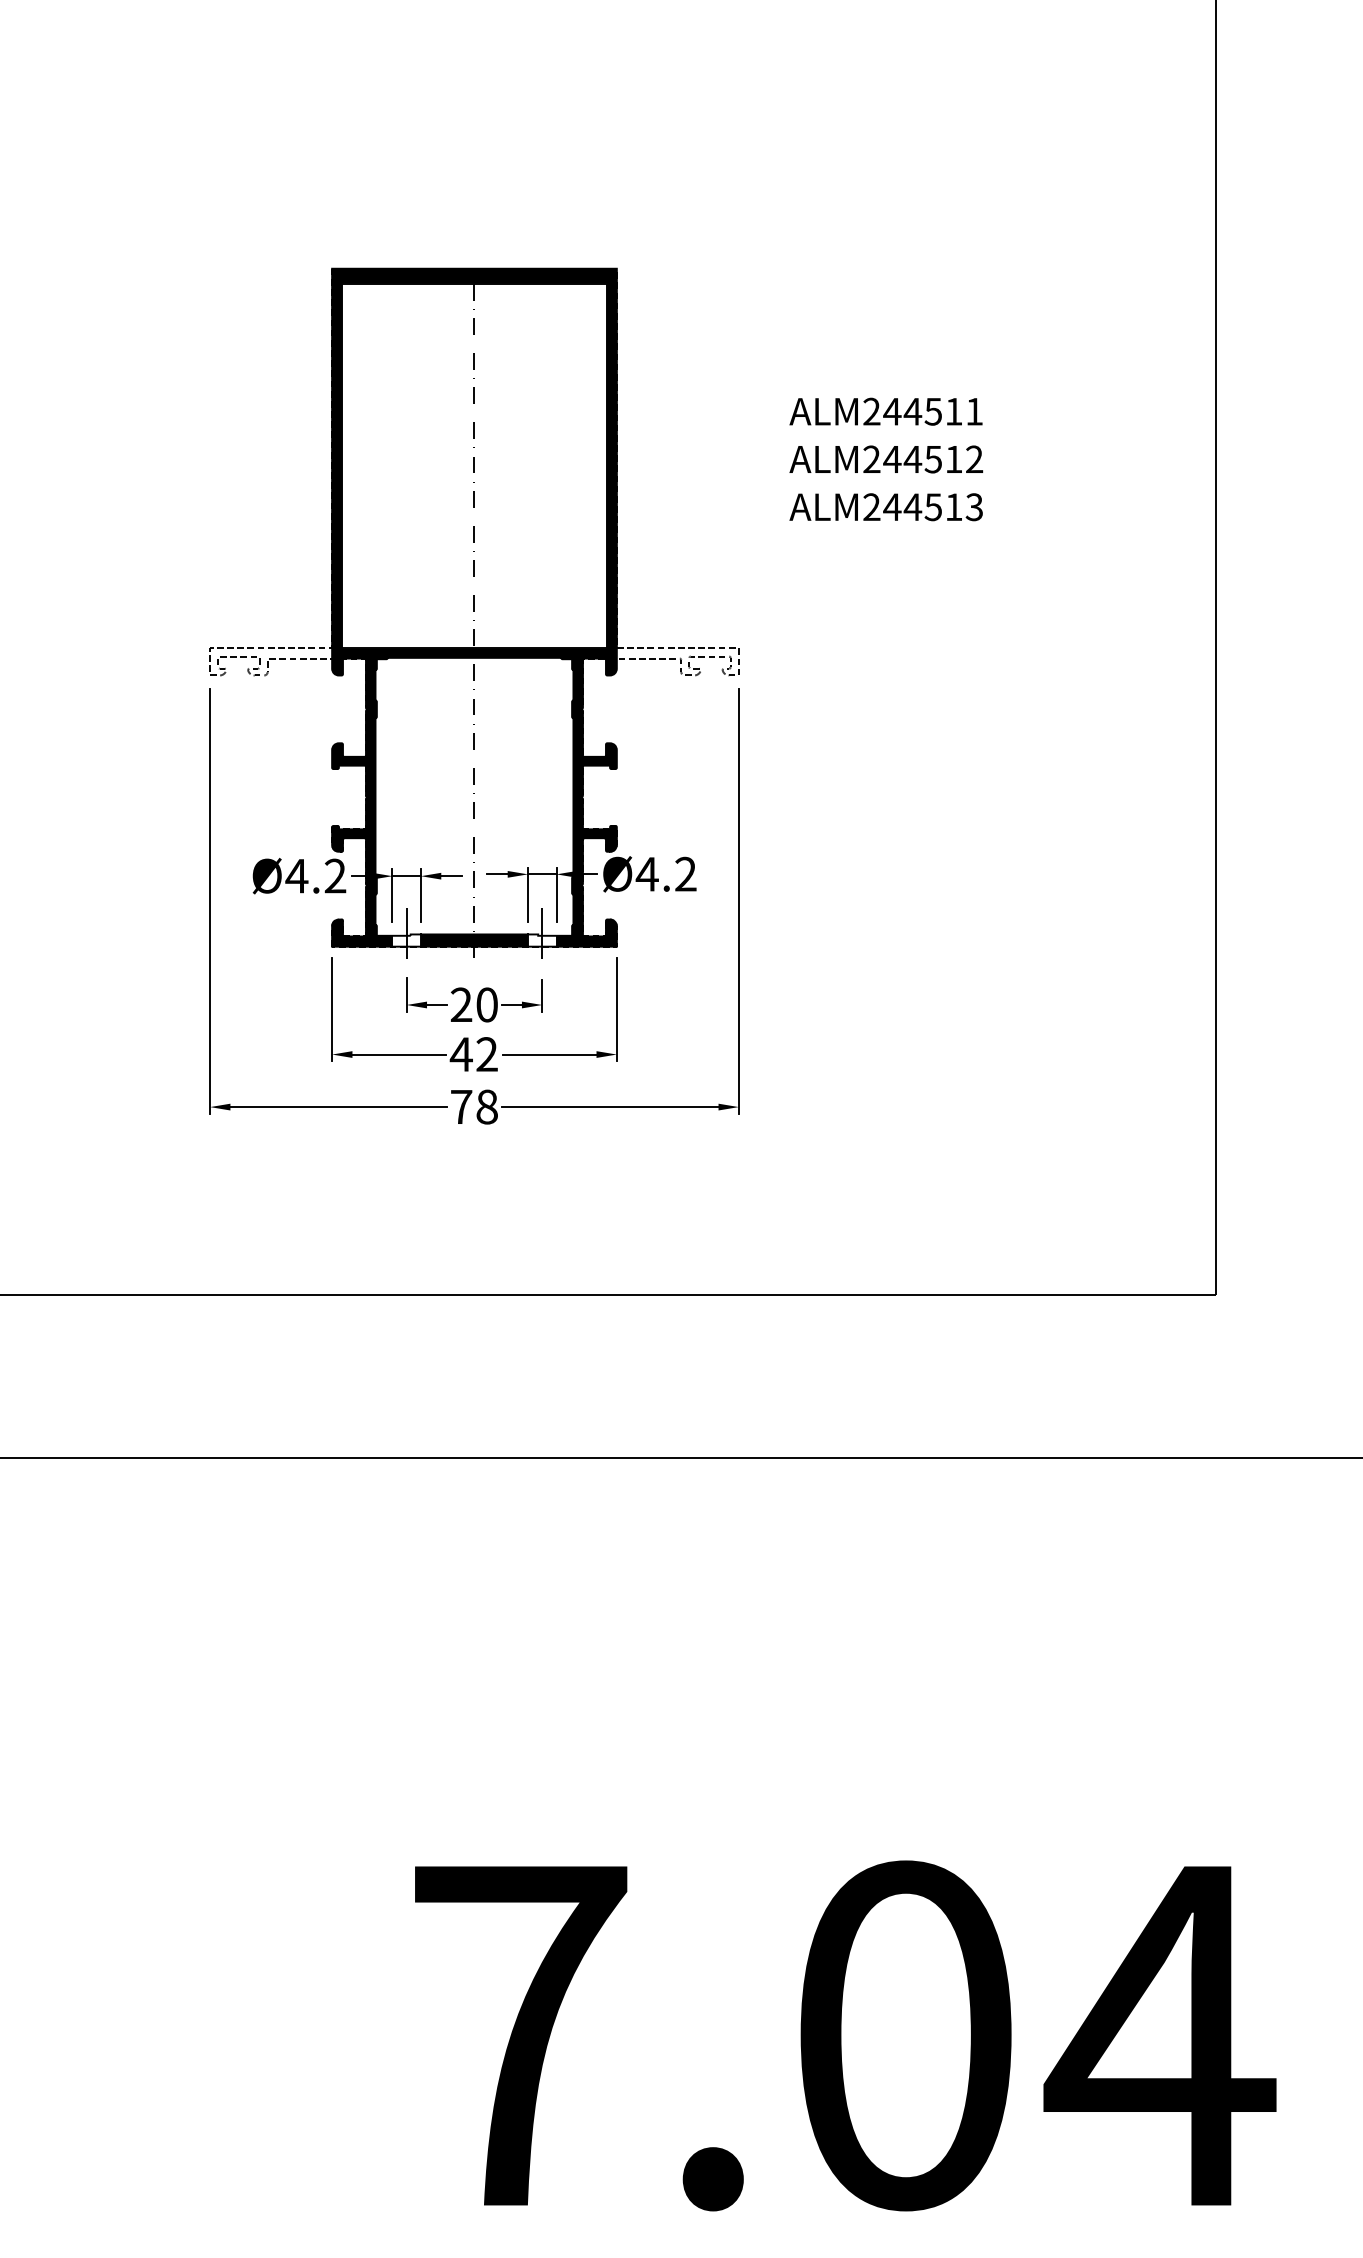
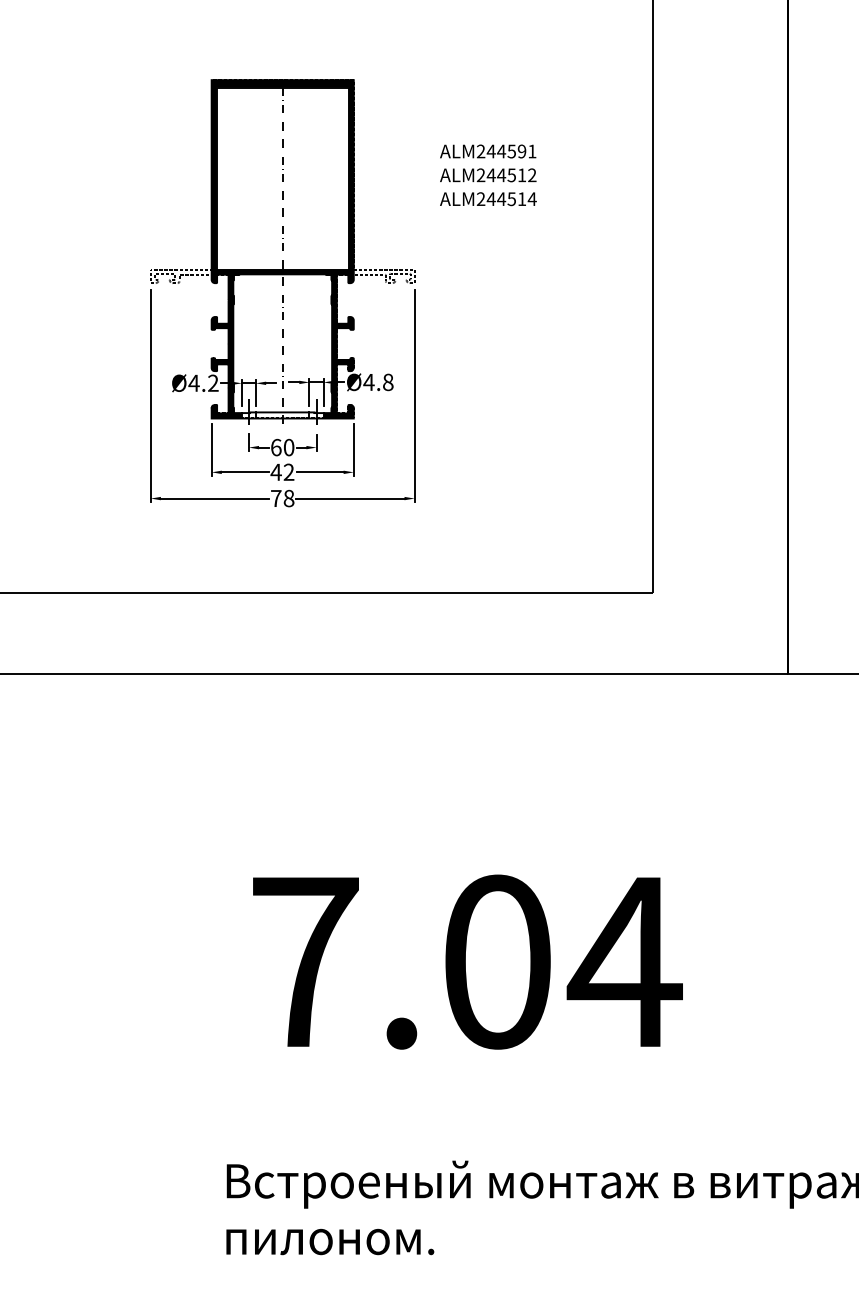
text: (952, 411) -> (521, 151), ALM244511 -> ALM244591
text: (972, 507) -> (531, 199), ALM244513 -> ALM244514
text: (686, 874) -> (388, 382), 4.2 -> 4.8
fill: (474, 940) -> (282, 415), removed
text: (462, 1004) -> (276, 447), 20 -> 60

